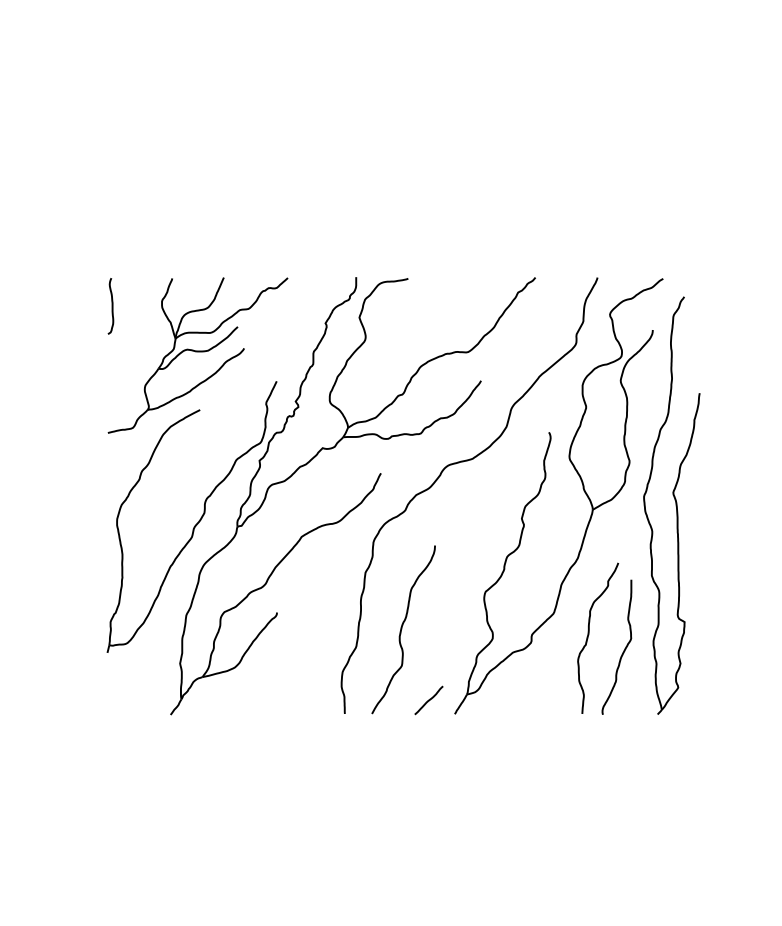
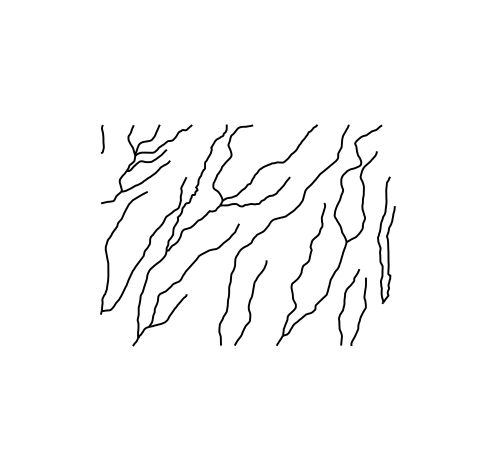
part: (671, 506) -> (386, 240), size x0.6
line: (428, 699) -> (263, 338), removed

